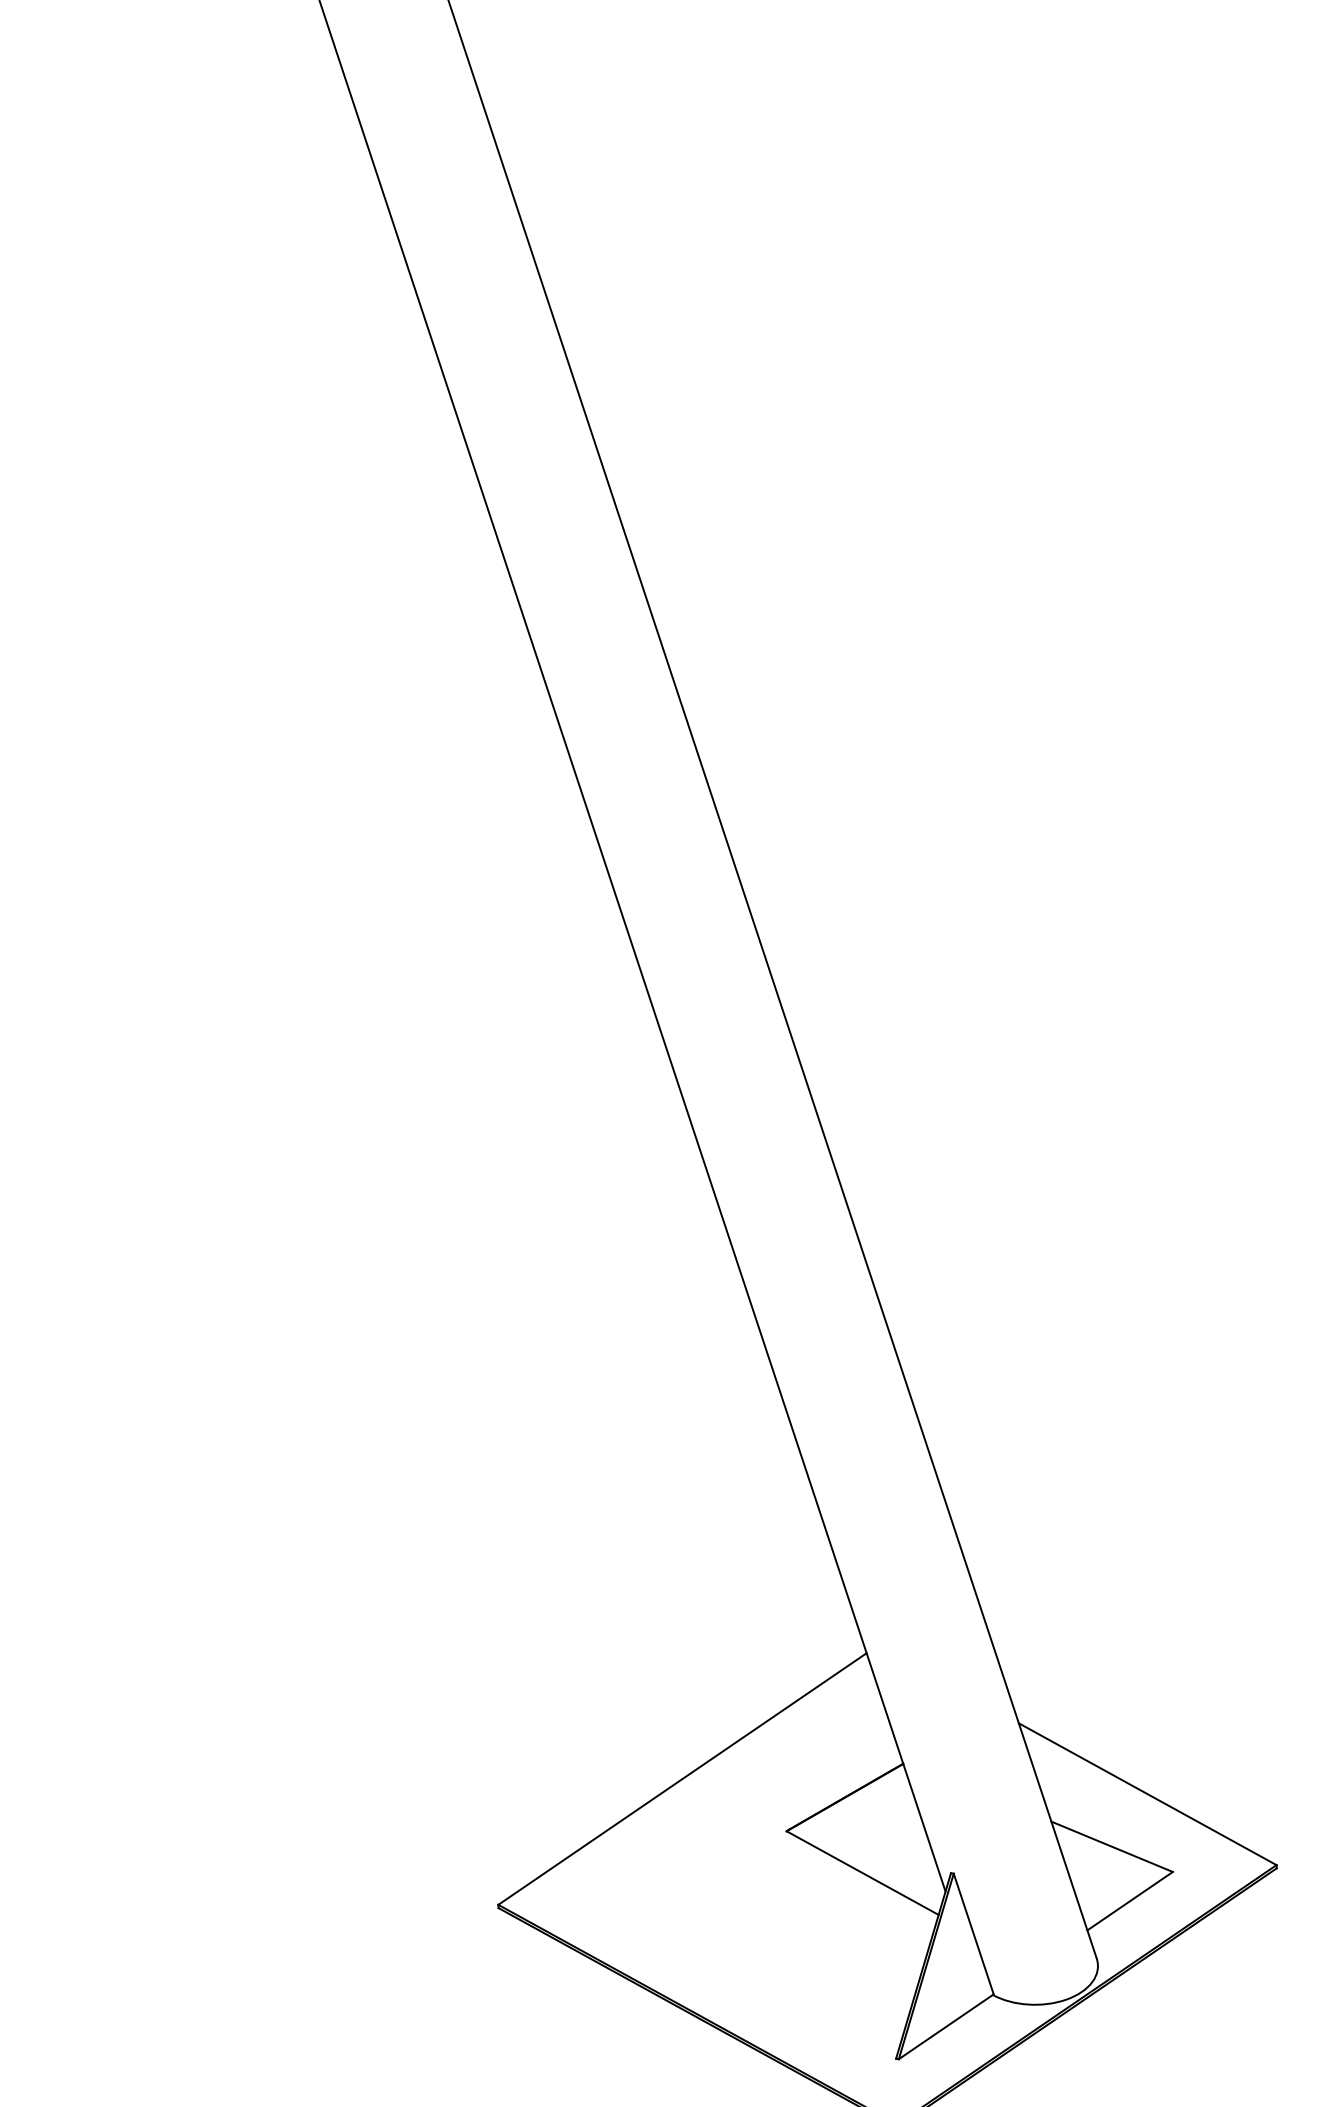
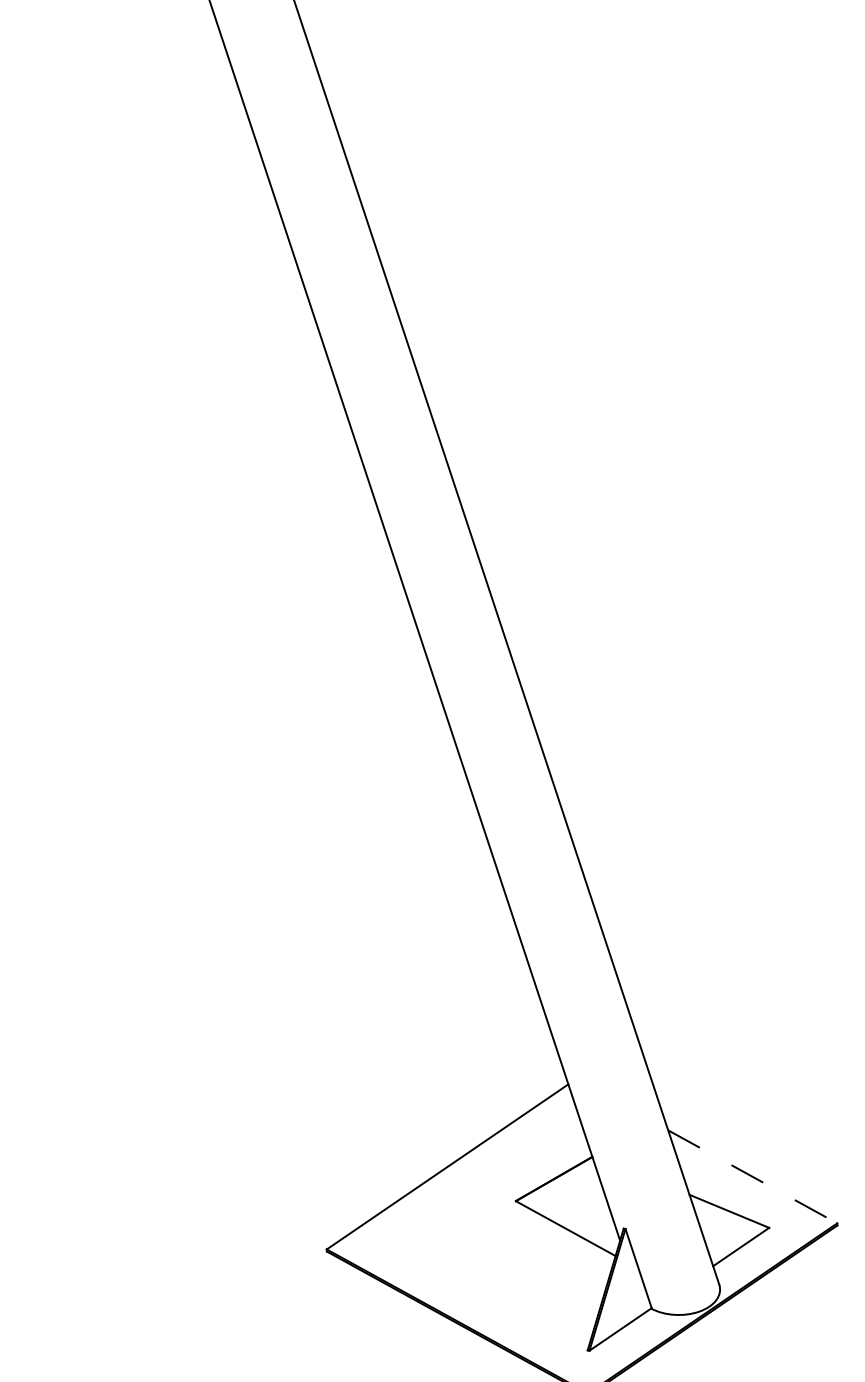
line: (1148, 1795) -> (753, 1177), solid -> dashed

